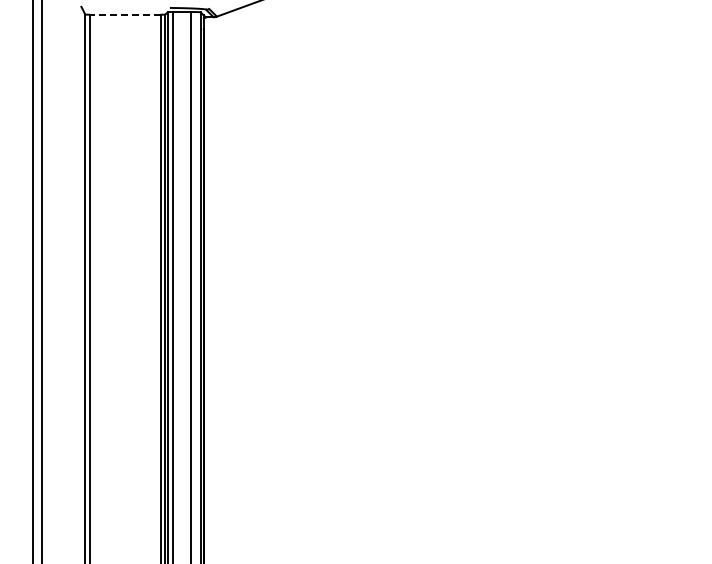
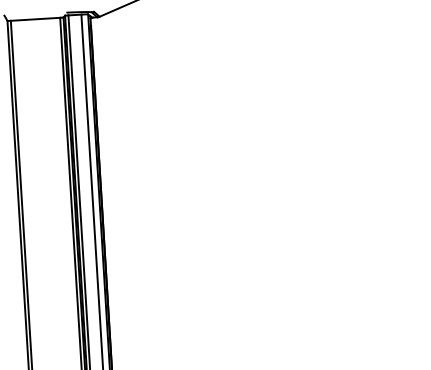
line: (124, 14) -> (34, 19), dashed -> solid

